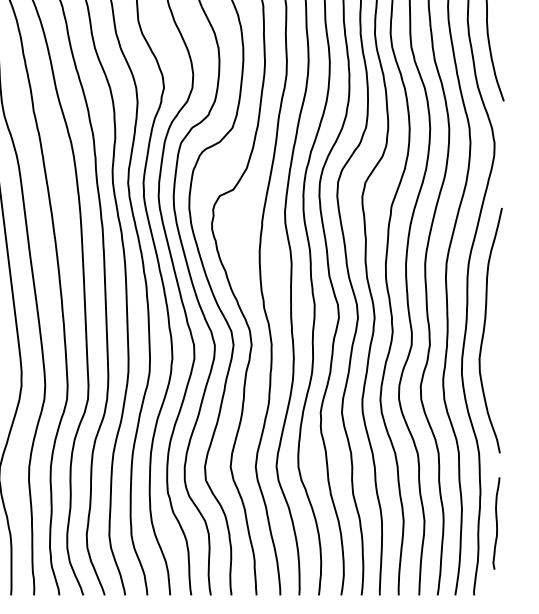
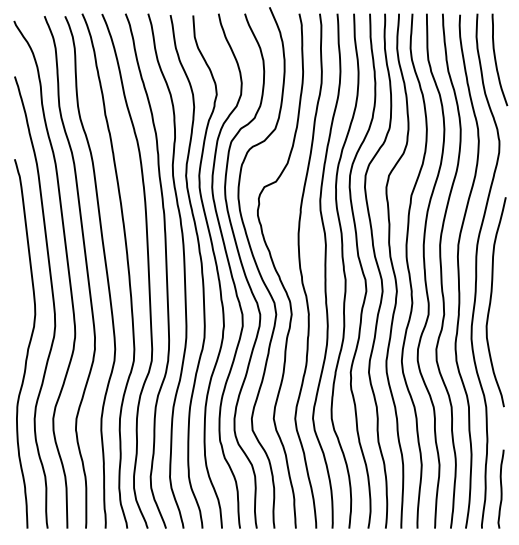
curve: (495, 522) -> (500, 488), moved

